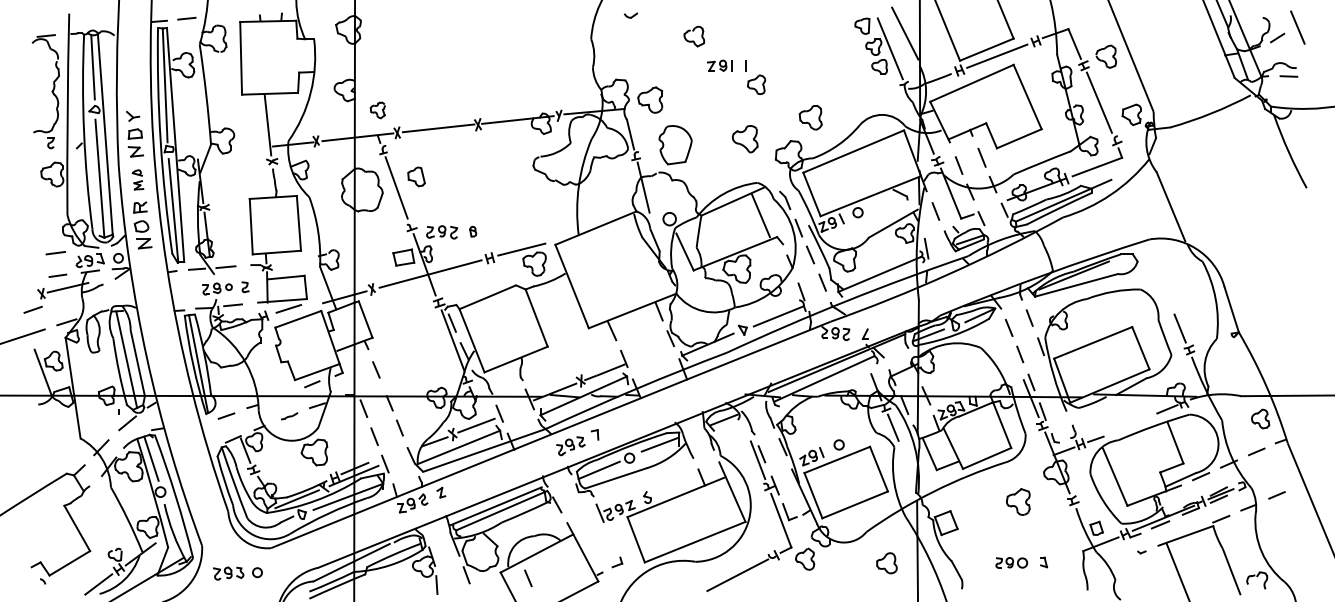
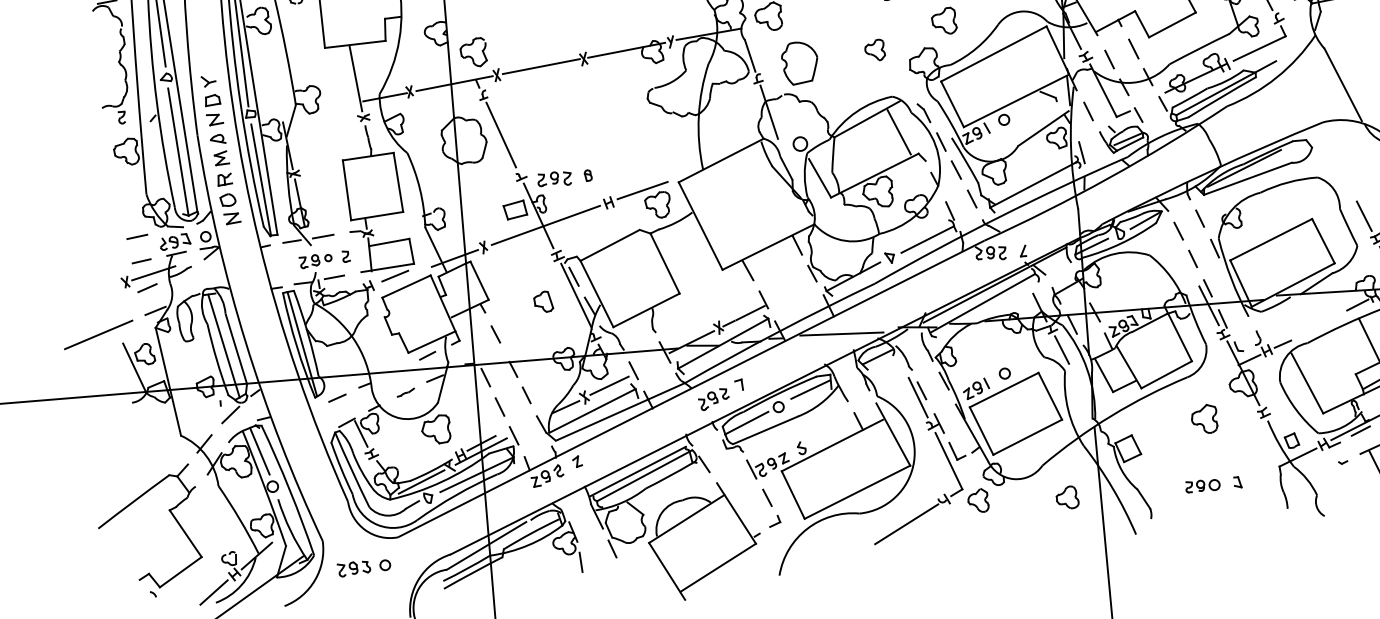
part: (377, 110) -> (473, 52), size x1.67
part: (744, 138) -> (874, 49), size x0.71
part: (416, 176) -> (543, 301), moved
part: (137, 179) -> (219, 149), size x1.43
line: (32, 309) -> (146, 287), moved
line: (692, 395) -> (841, 333), added
line: (528, 578) -> (767, 497), moved

